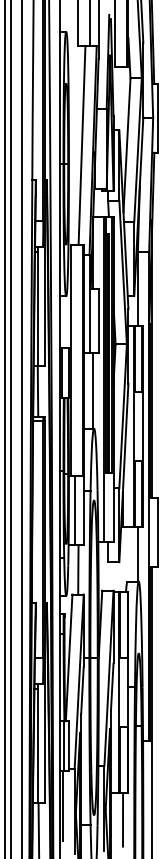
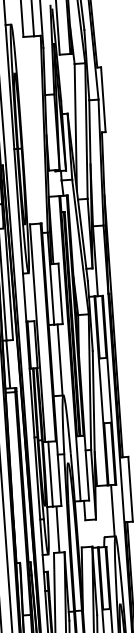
line: (81, 144) -> (32, 129), removed

